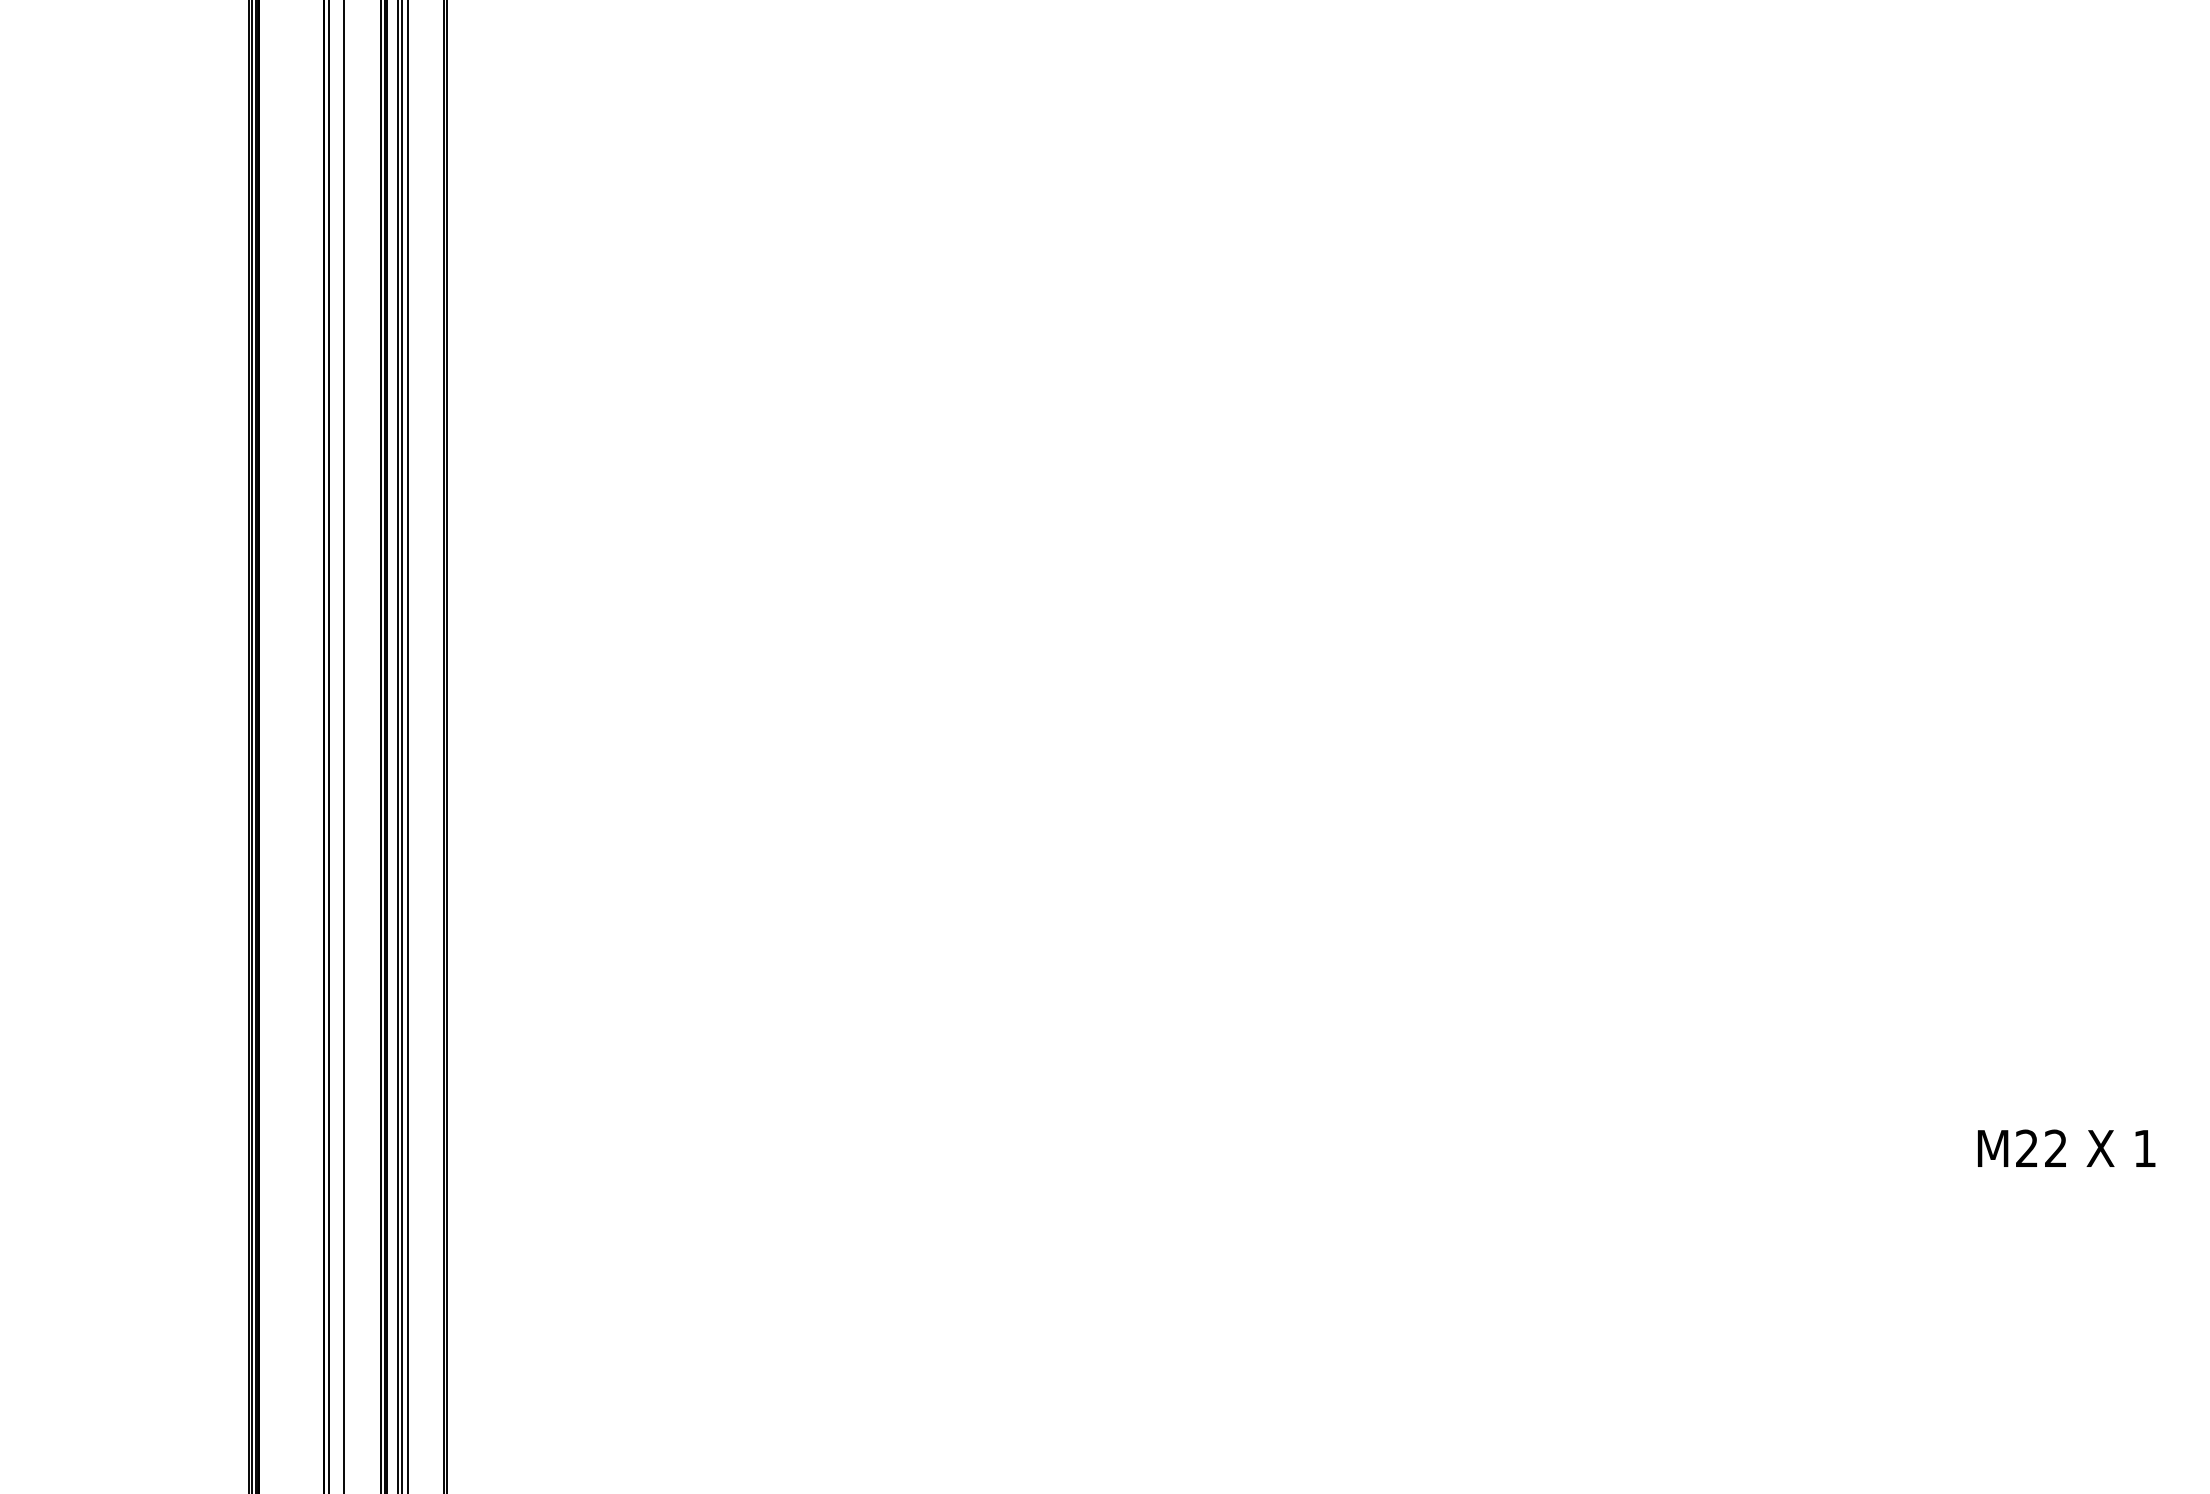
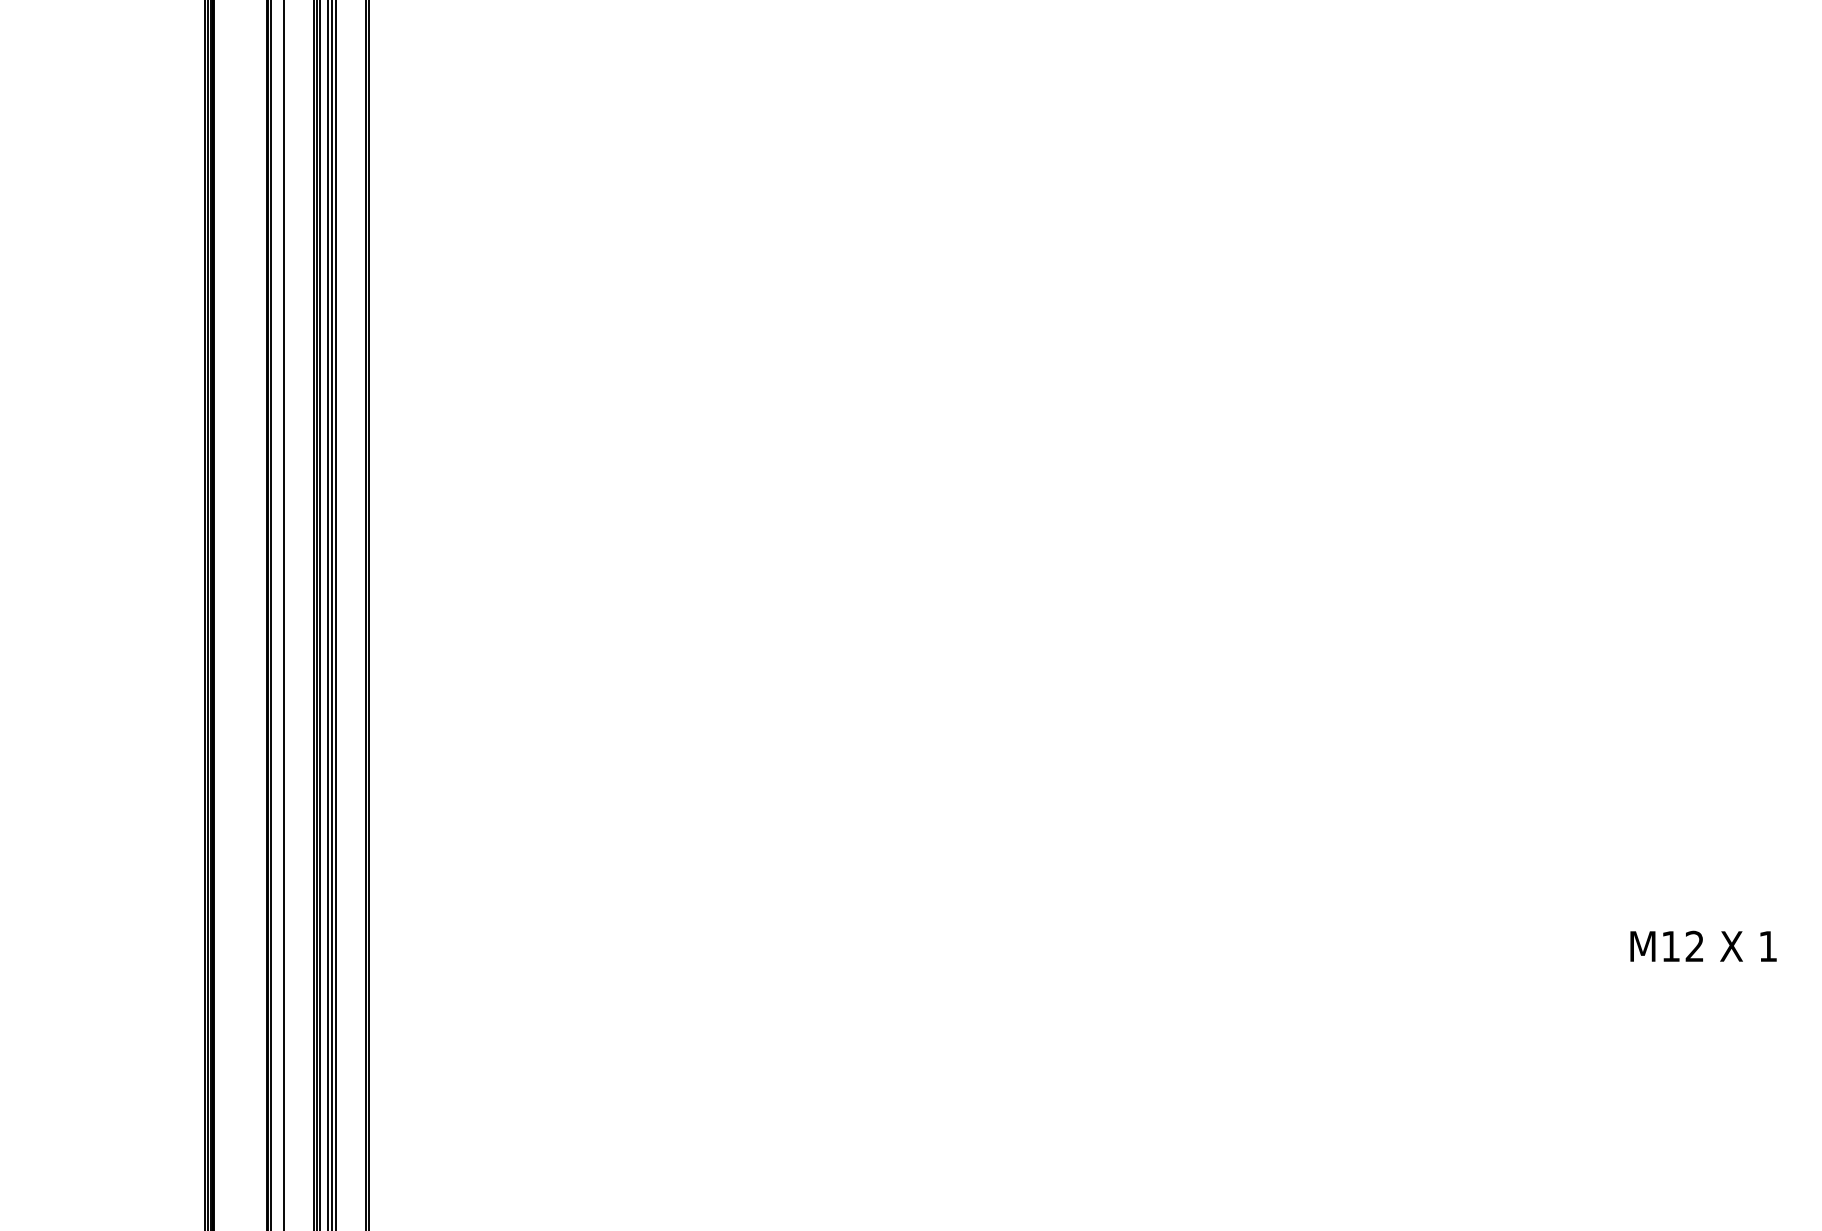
text: (2026, 1147) -> (1670, 945), M22 -> M12

